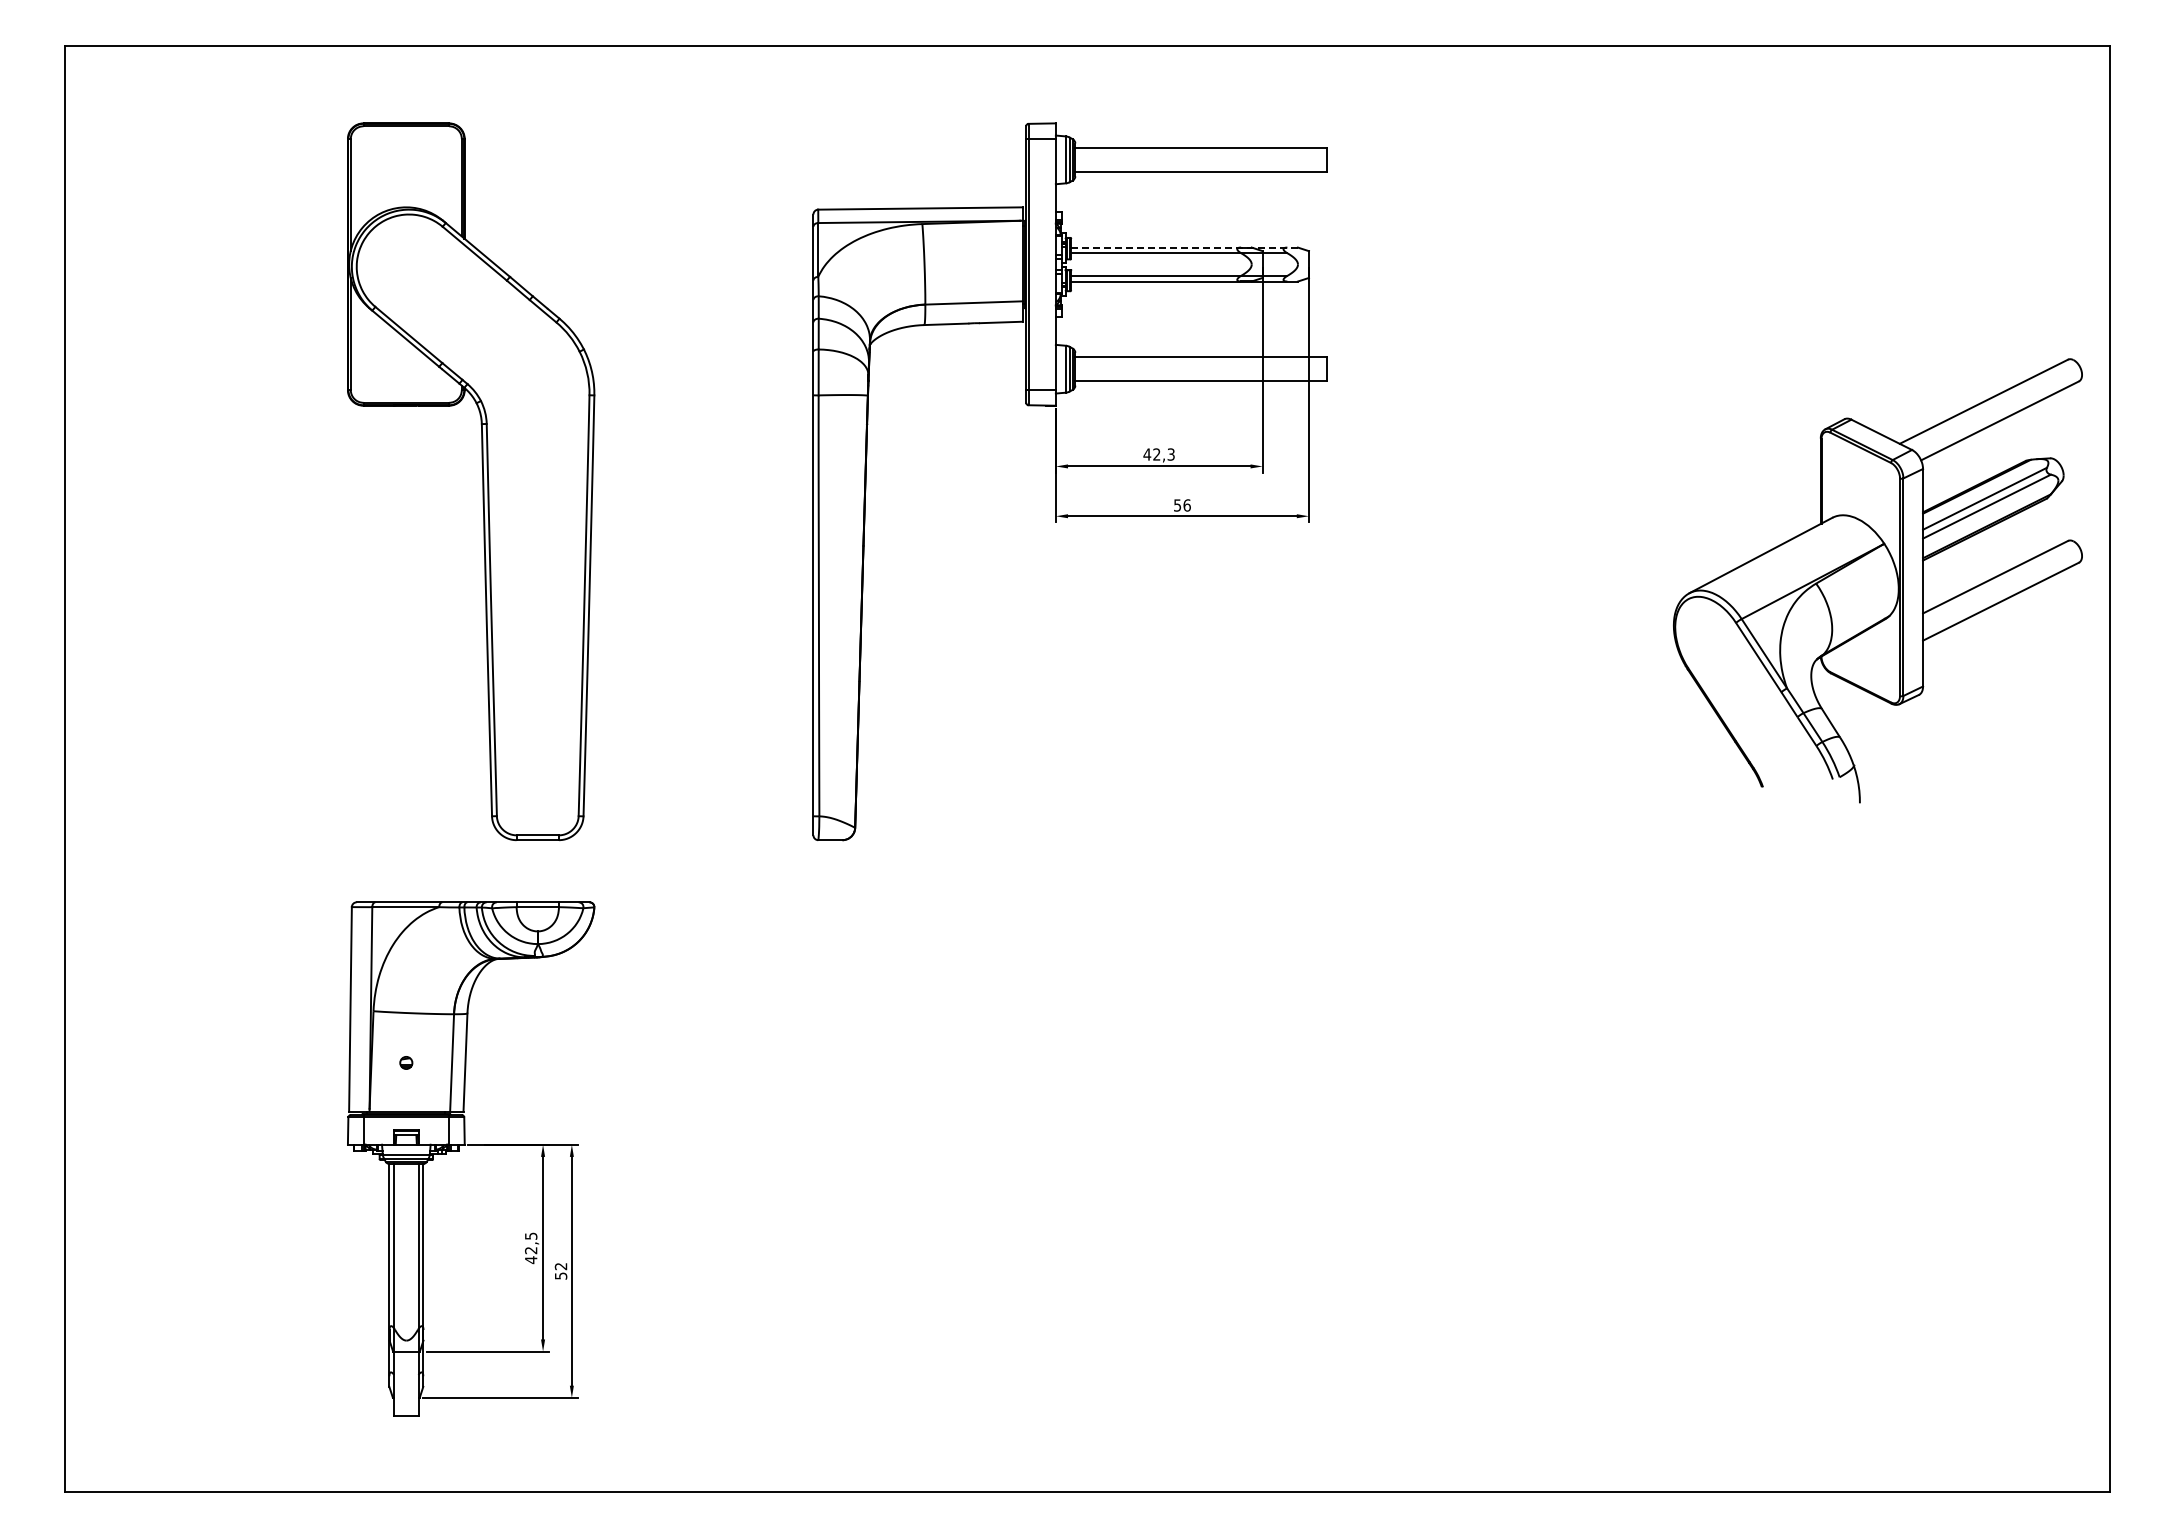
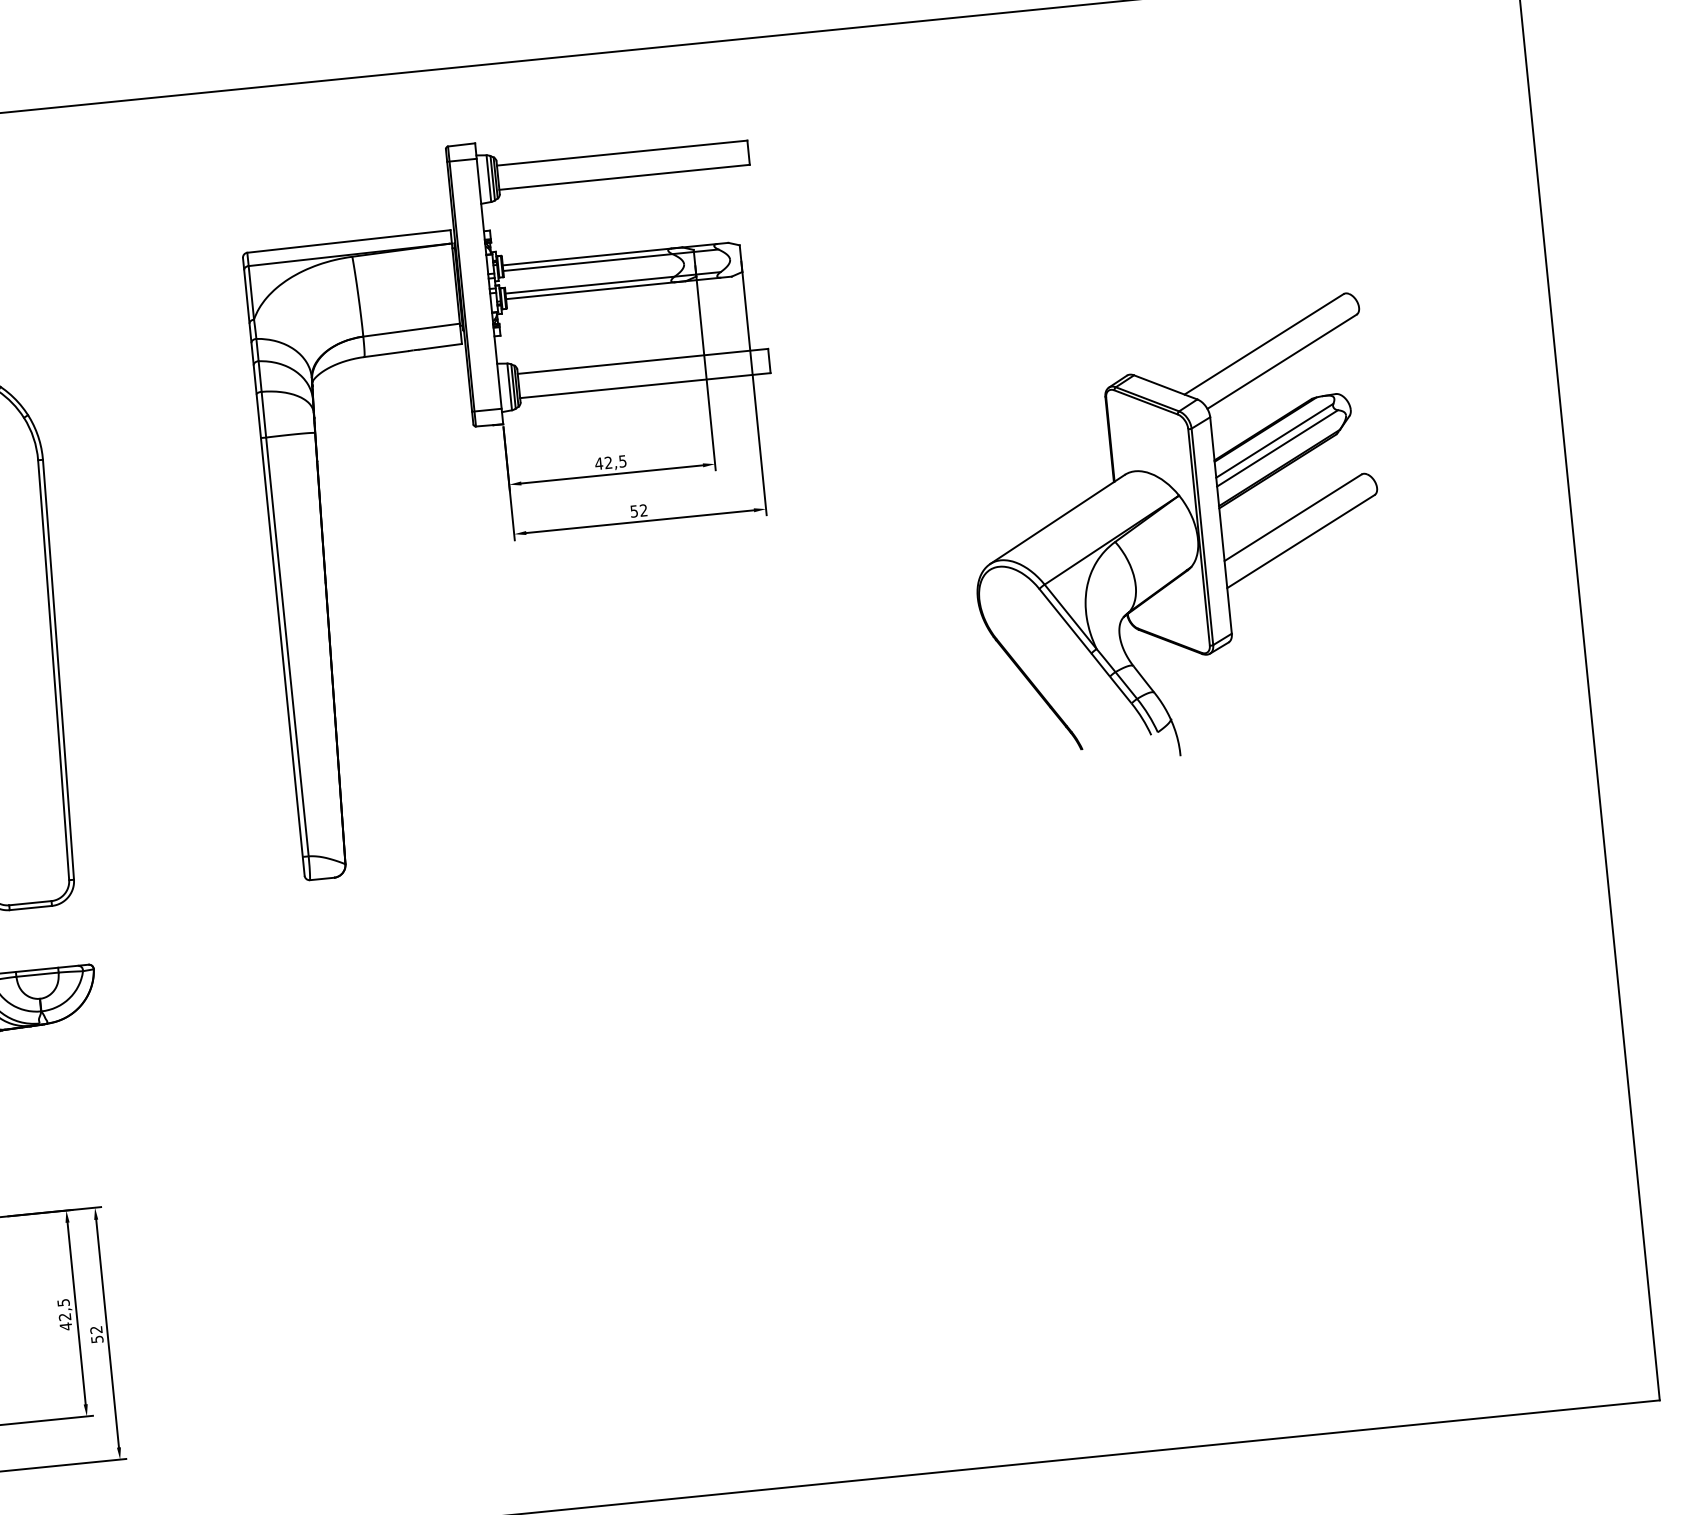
line: (1185, 247) -> (616, 253), dashed -> solid
text: (1171, 453) -> (623, 460), 42,3 -> 42,5
text: (1186, 505) -> (643, 510), 56 -> 52
part: (1877, 580) -> (1175, 532), moved

